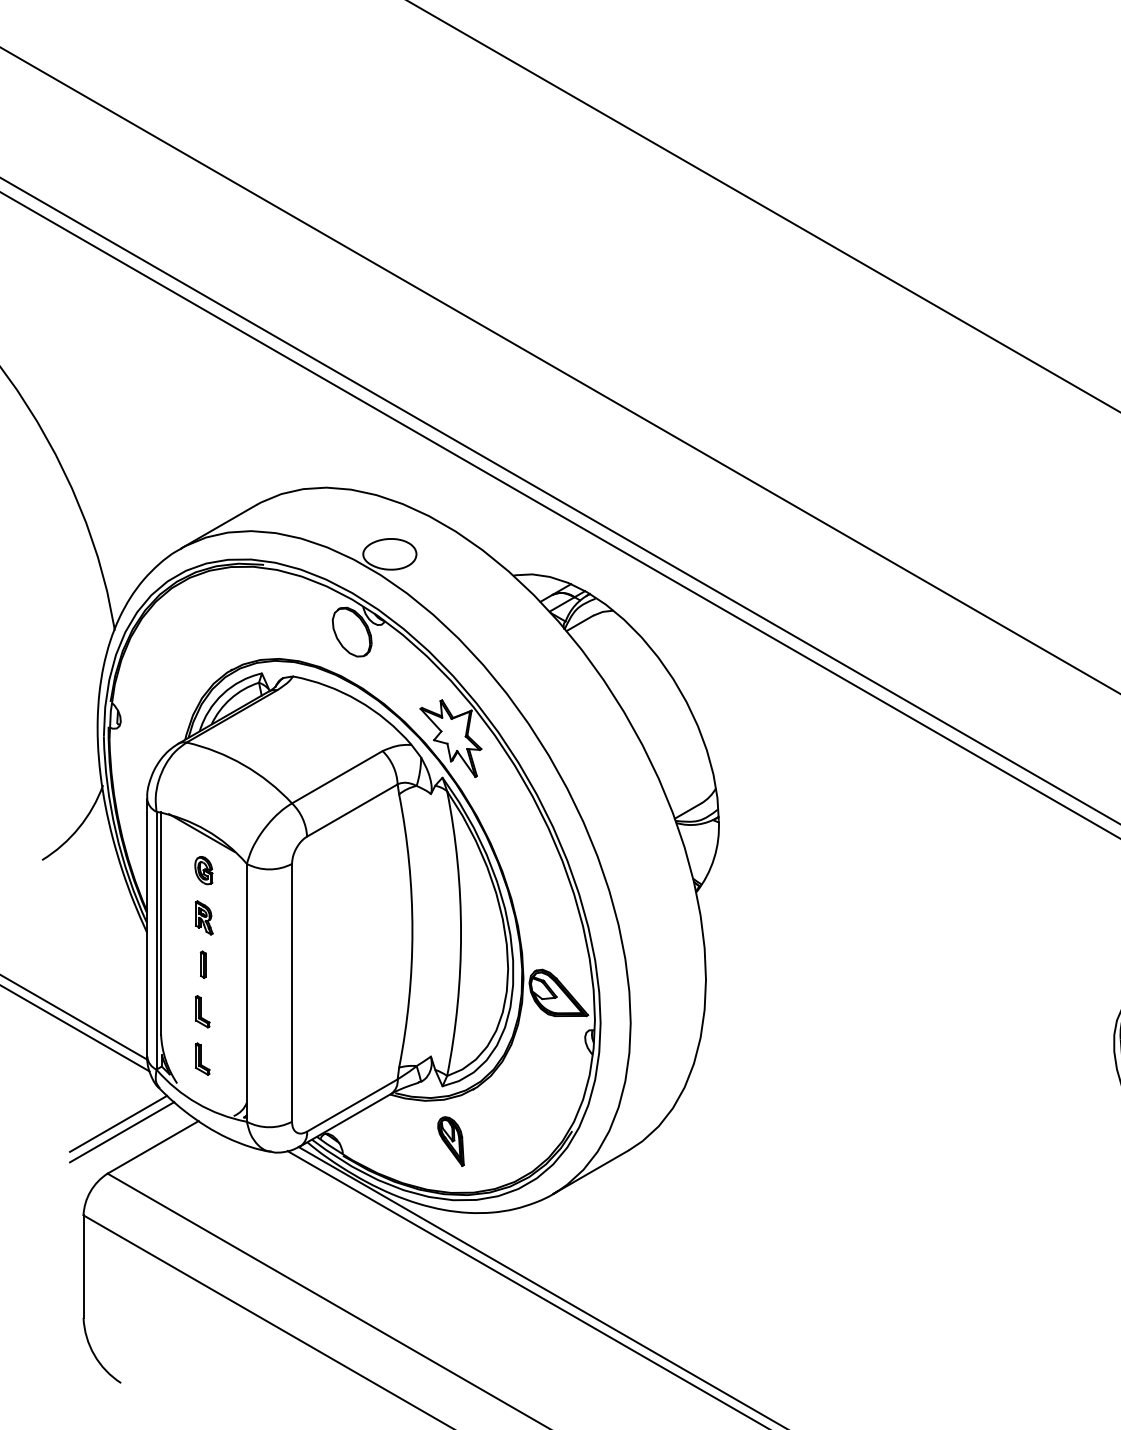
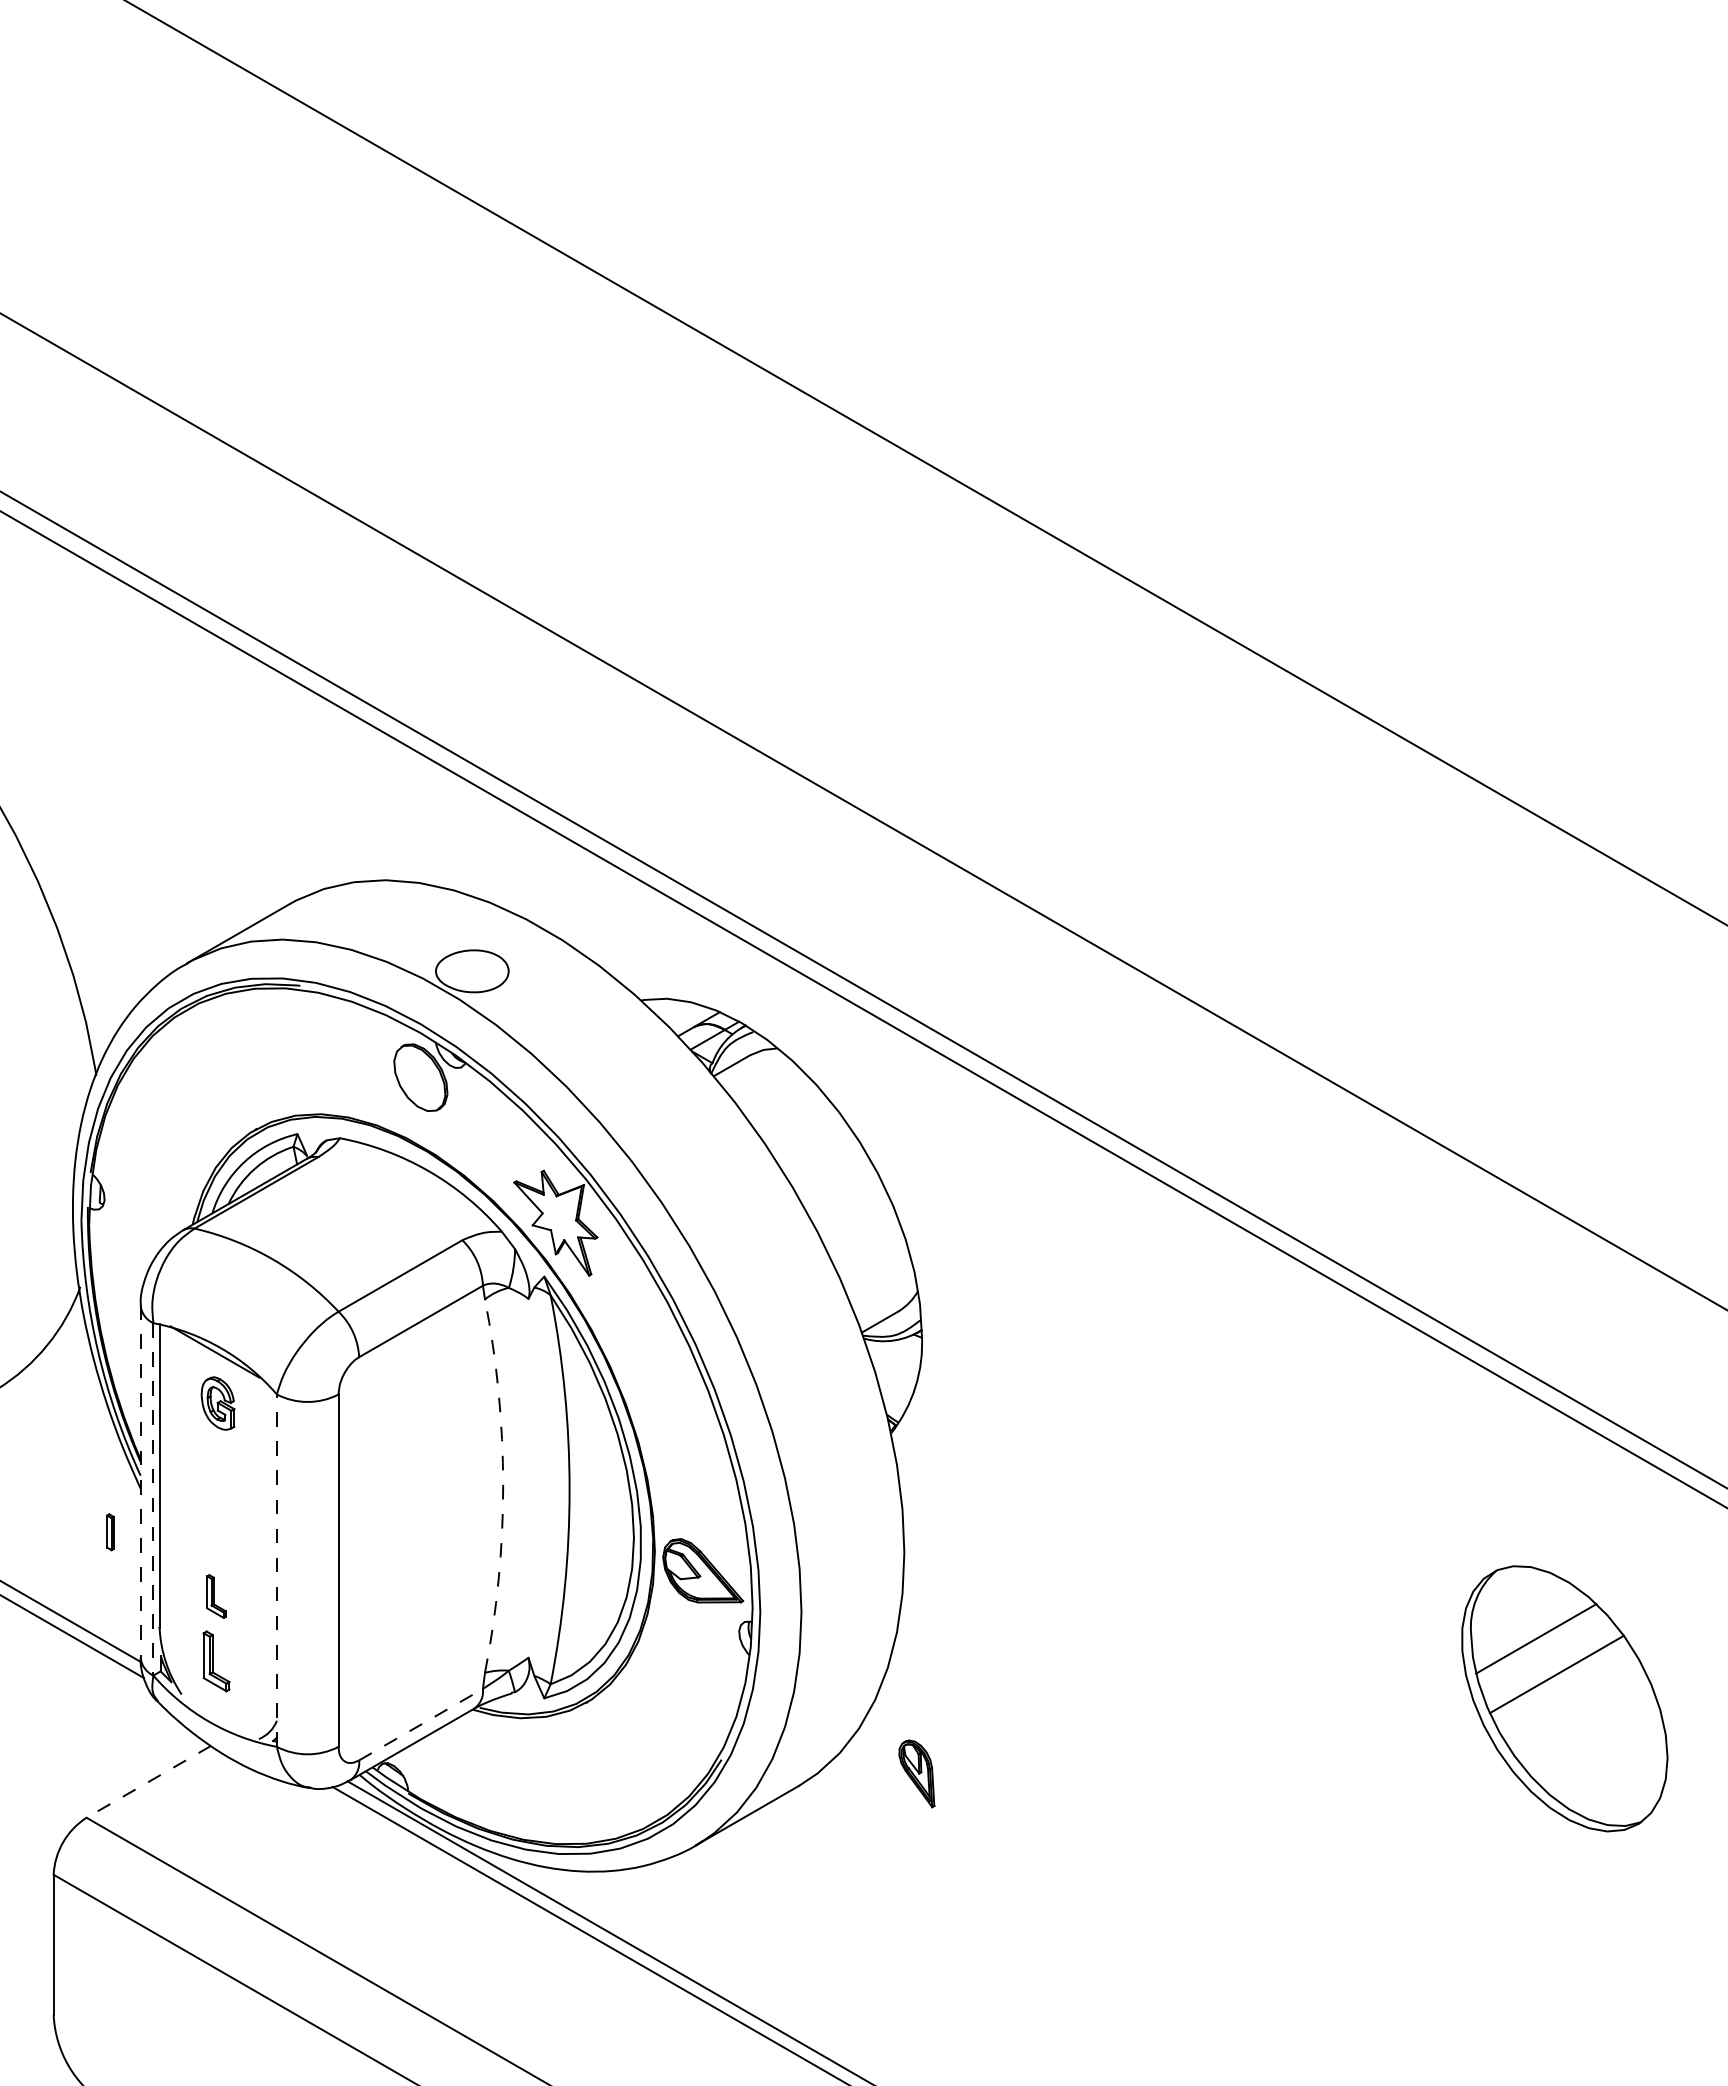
part: (203, 870) -> (217, 1403), size x1.4
part: (204, 917) -> (218, 1467), removed
line: (147, 928) -> (140, 1482), solid -> dashed
arc: (412, 931) -> (503, 1486), solid -> dashed
line: (156, 940) -> (153, 1499), solid -> dashed
part: (203, 964) -> (110, 1532), moved
line: (246, 992) -> (276, 1570), solid -> dashed
part: (202, 1058) -> (216, 1660), size x1.4
line: (352, 1105) -> (421, 1724), solid -> dashed
line: (118, 1123) -> (101, 1749), removed
line: (122, 1131) -> (106, 1760), removed
part: (450, 1141) -> (916, 1773), moved
line: (152, 1147) -> (148, 1781), solid -> dashed

